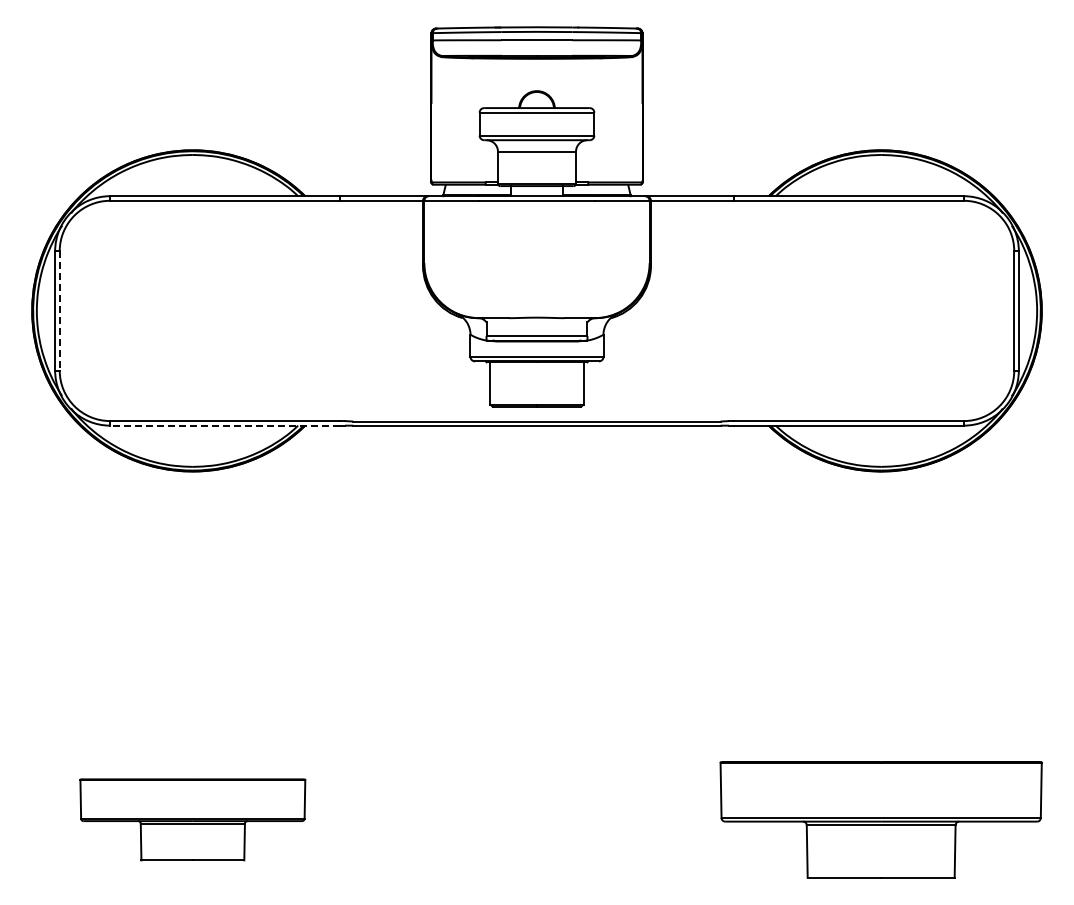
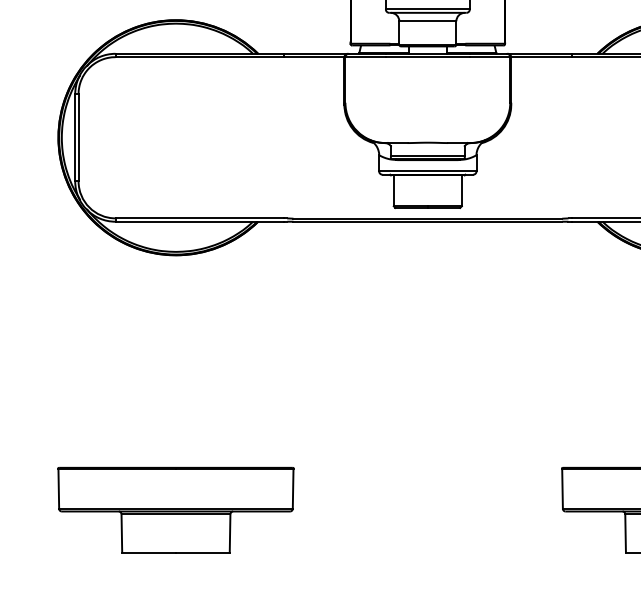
line: (59, 310) -> (78, 137), dashed -> solid
line: (224, 425) -> (199, 221), dashed -> solid
part: (192, 819) -> (175, 509), size x1.43

